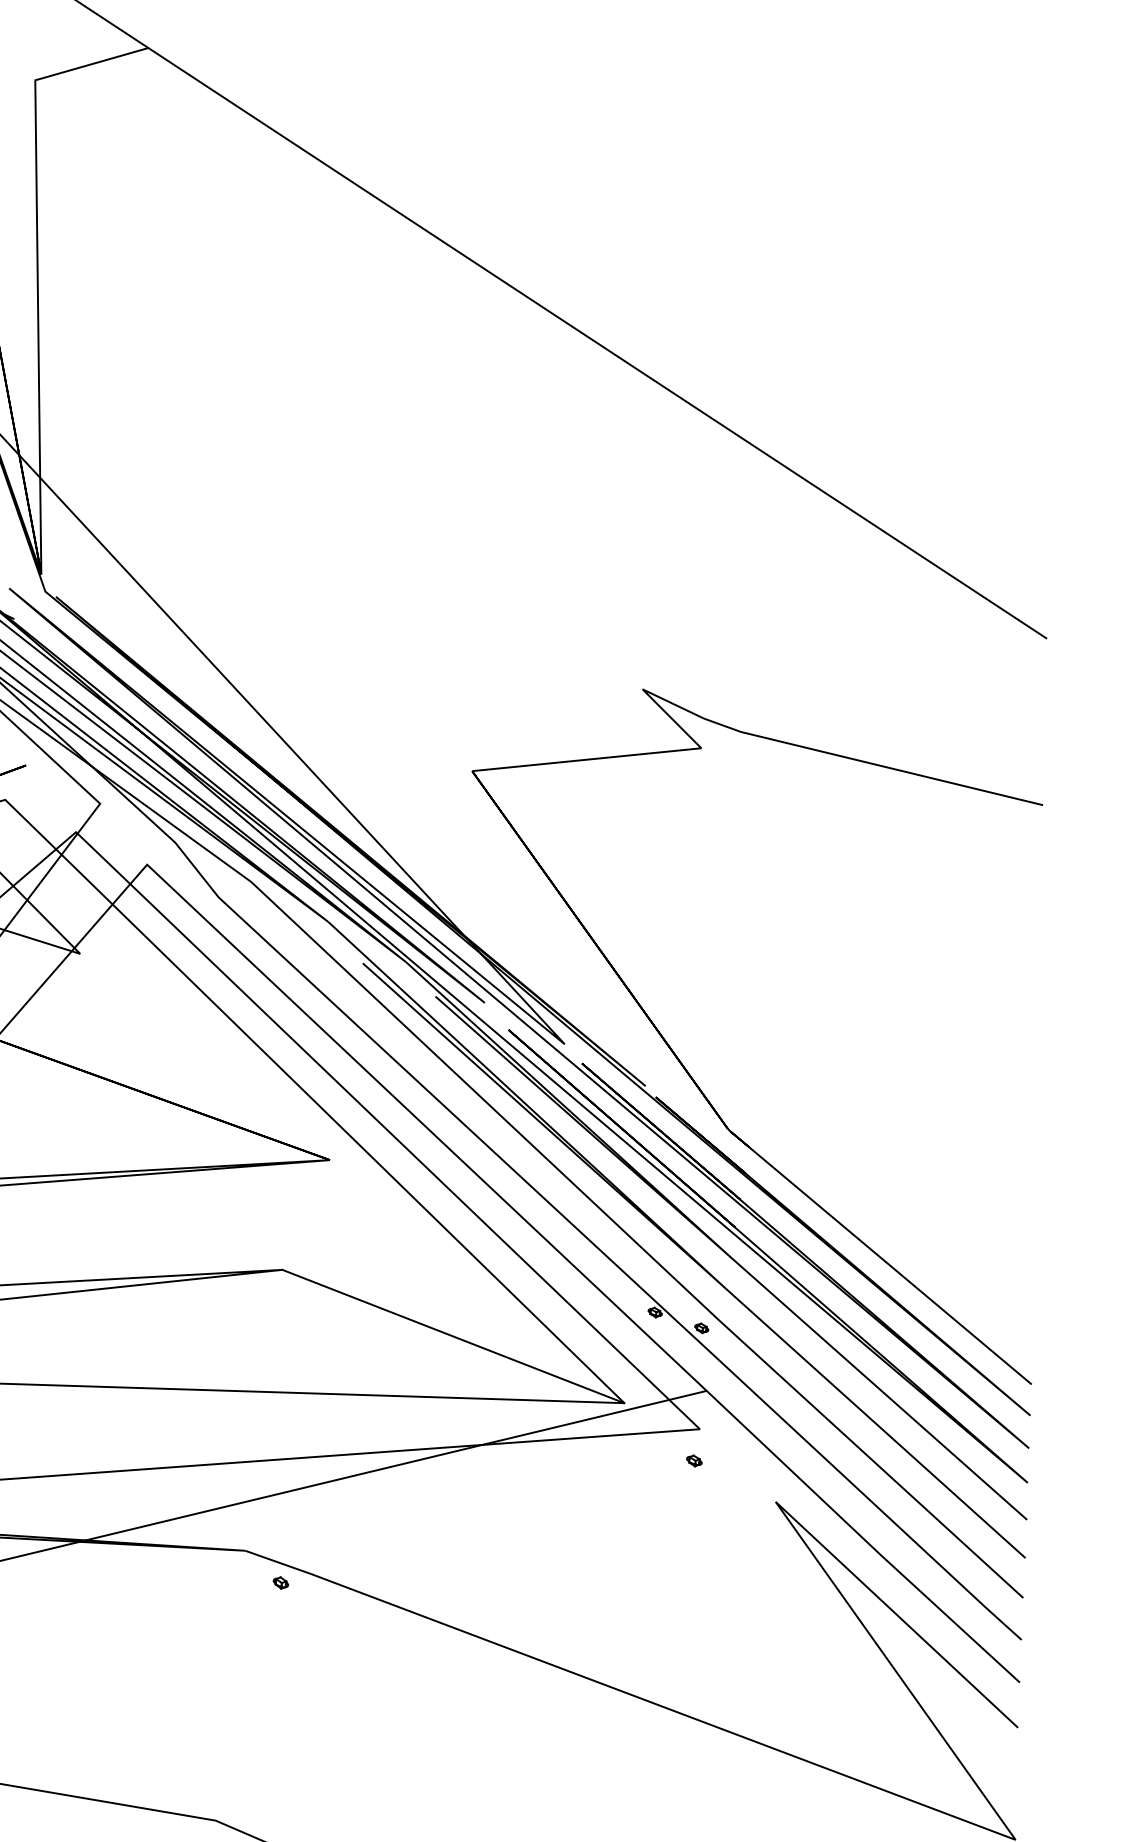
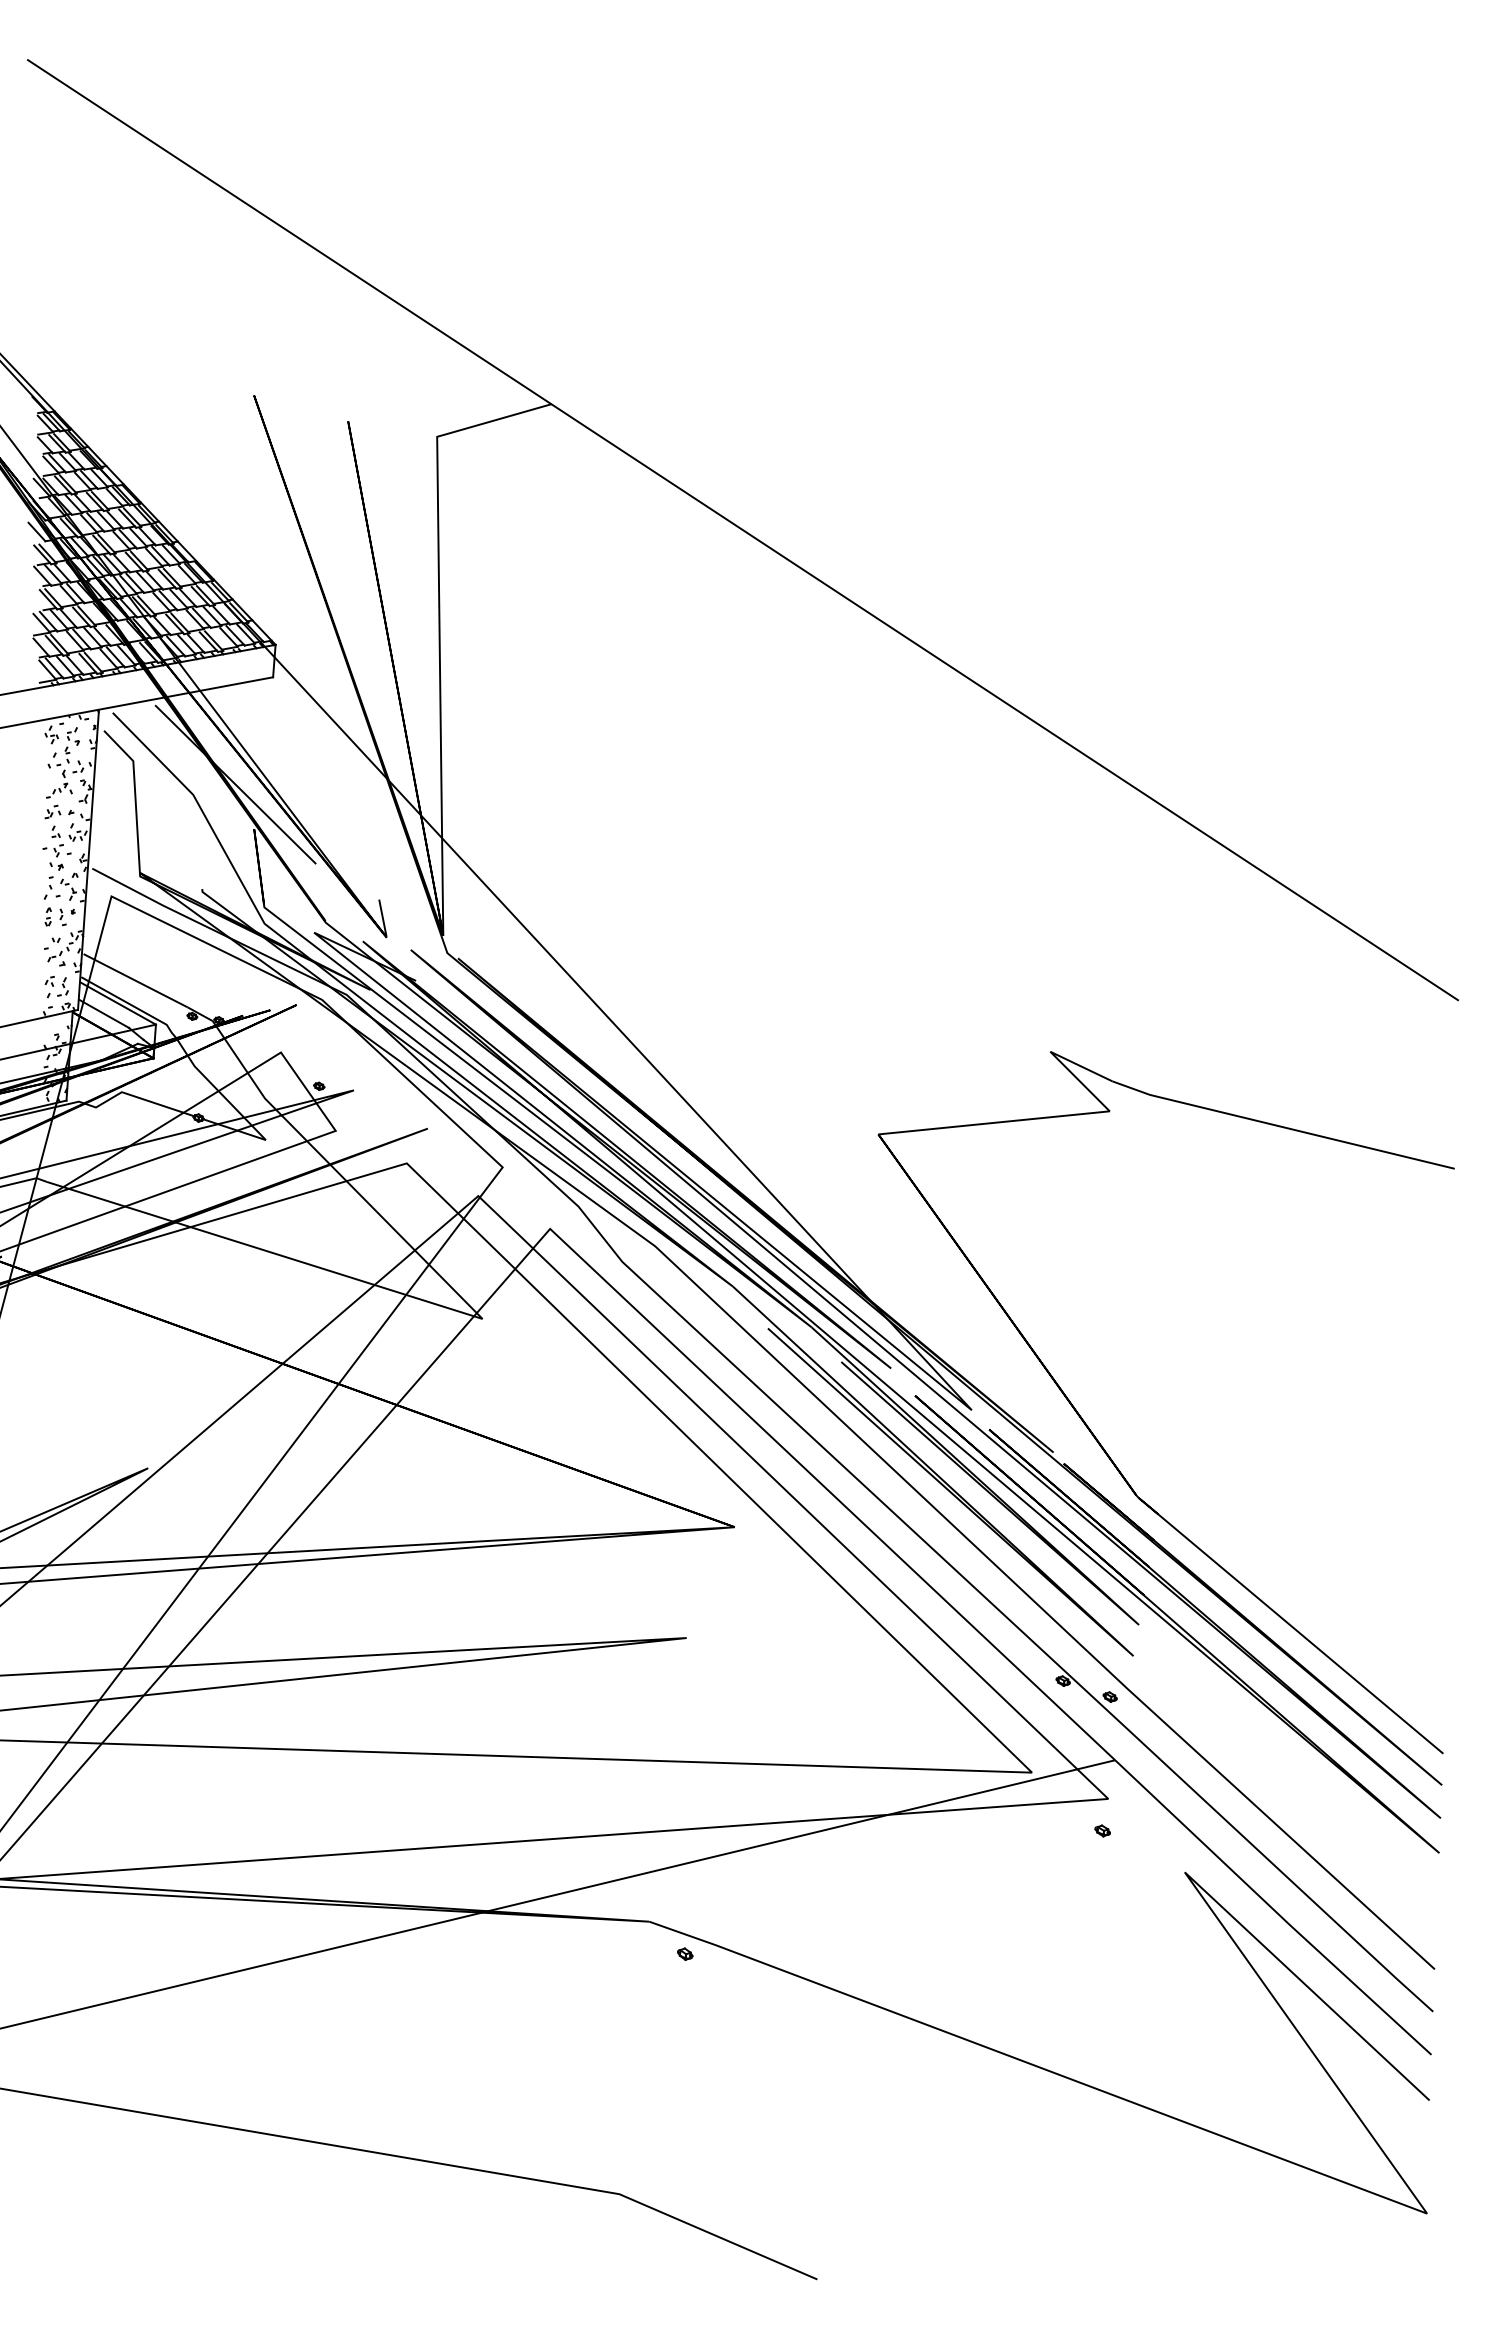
line: (453, 1336) -> (859, 1705), removed
line: (878, 1387) -> (1288, 1756), removed
line: (874, 1422) -> (1284, 1792), removed

